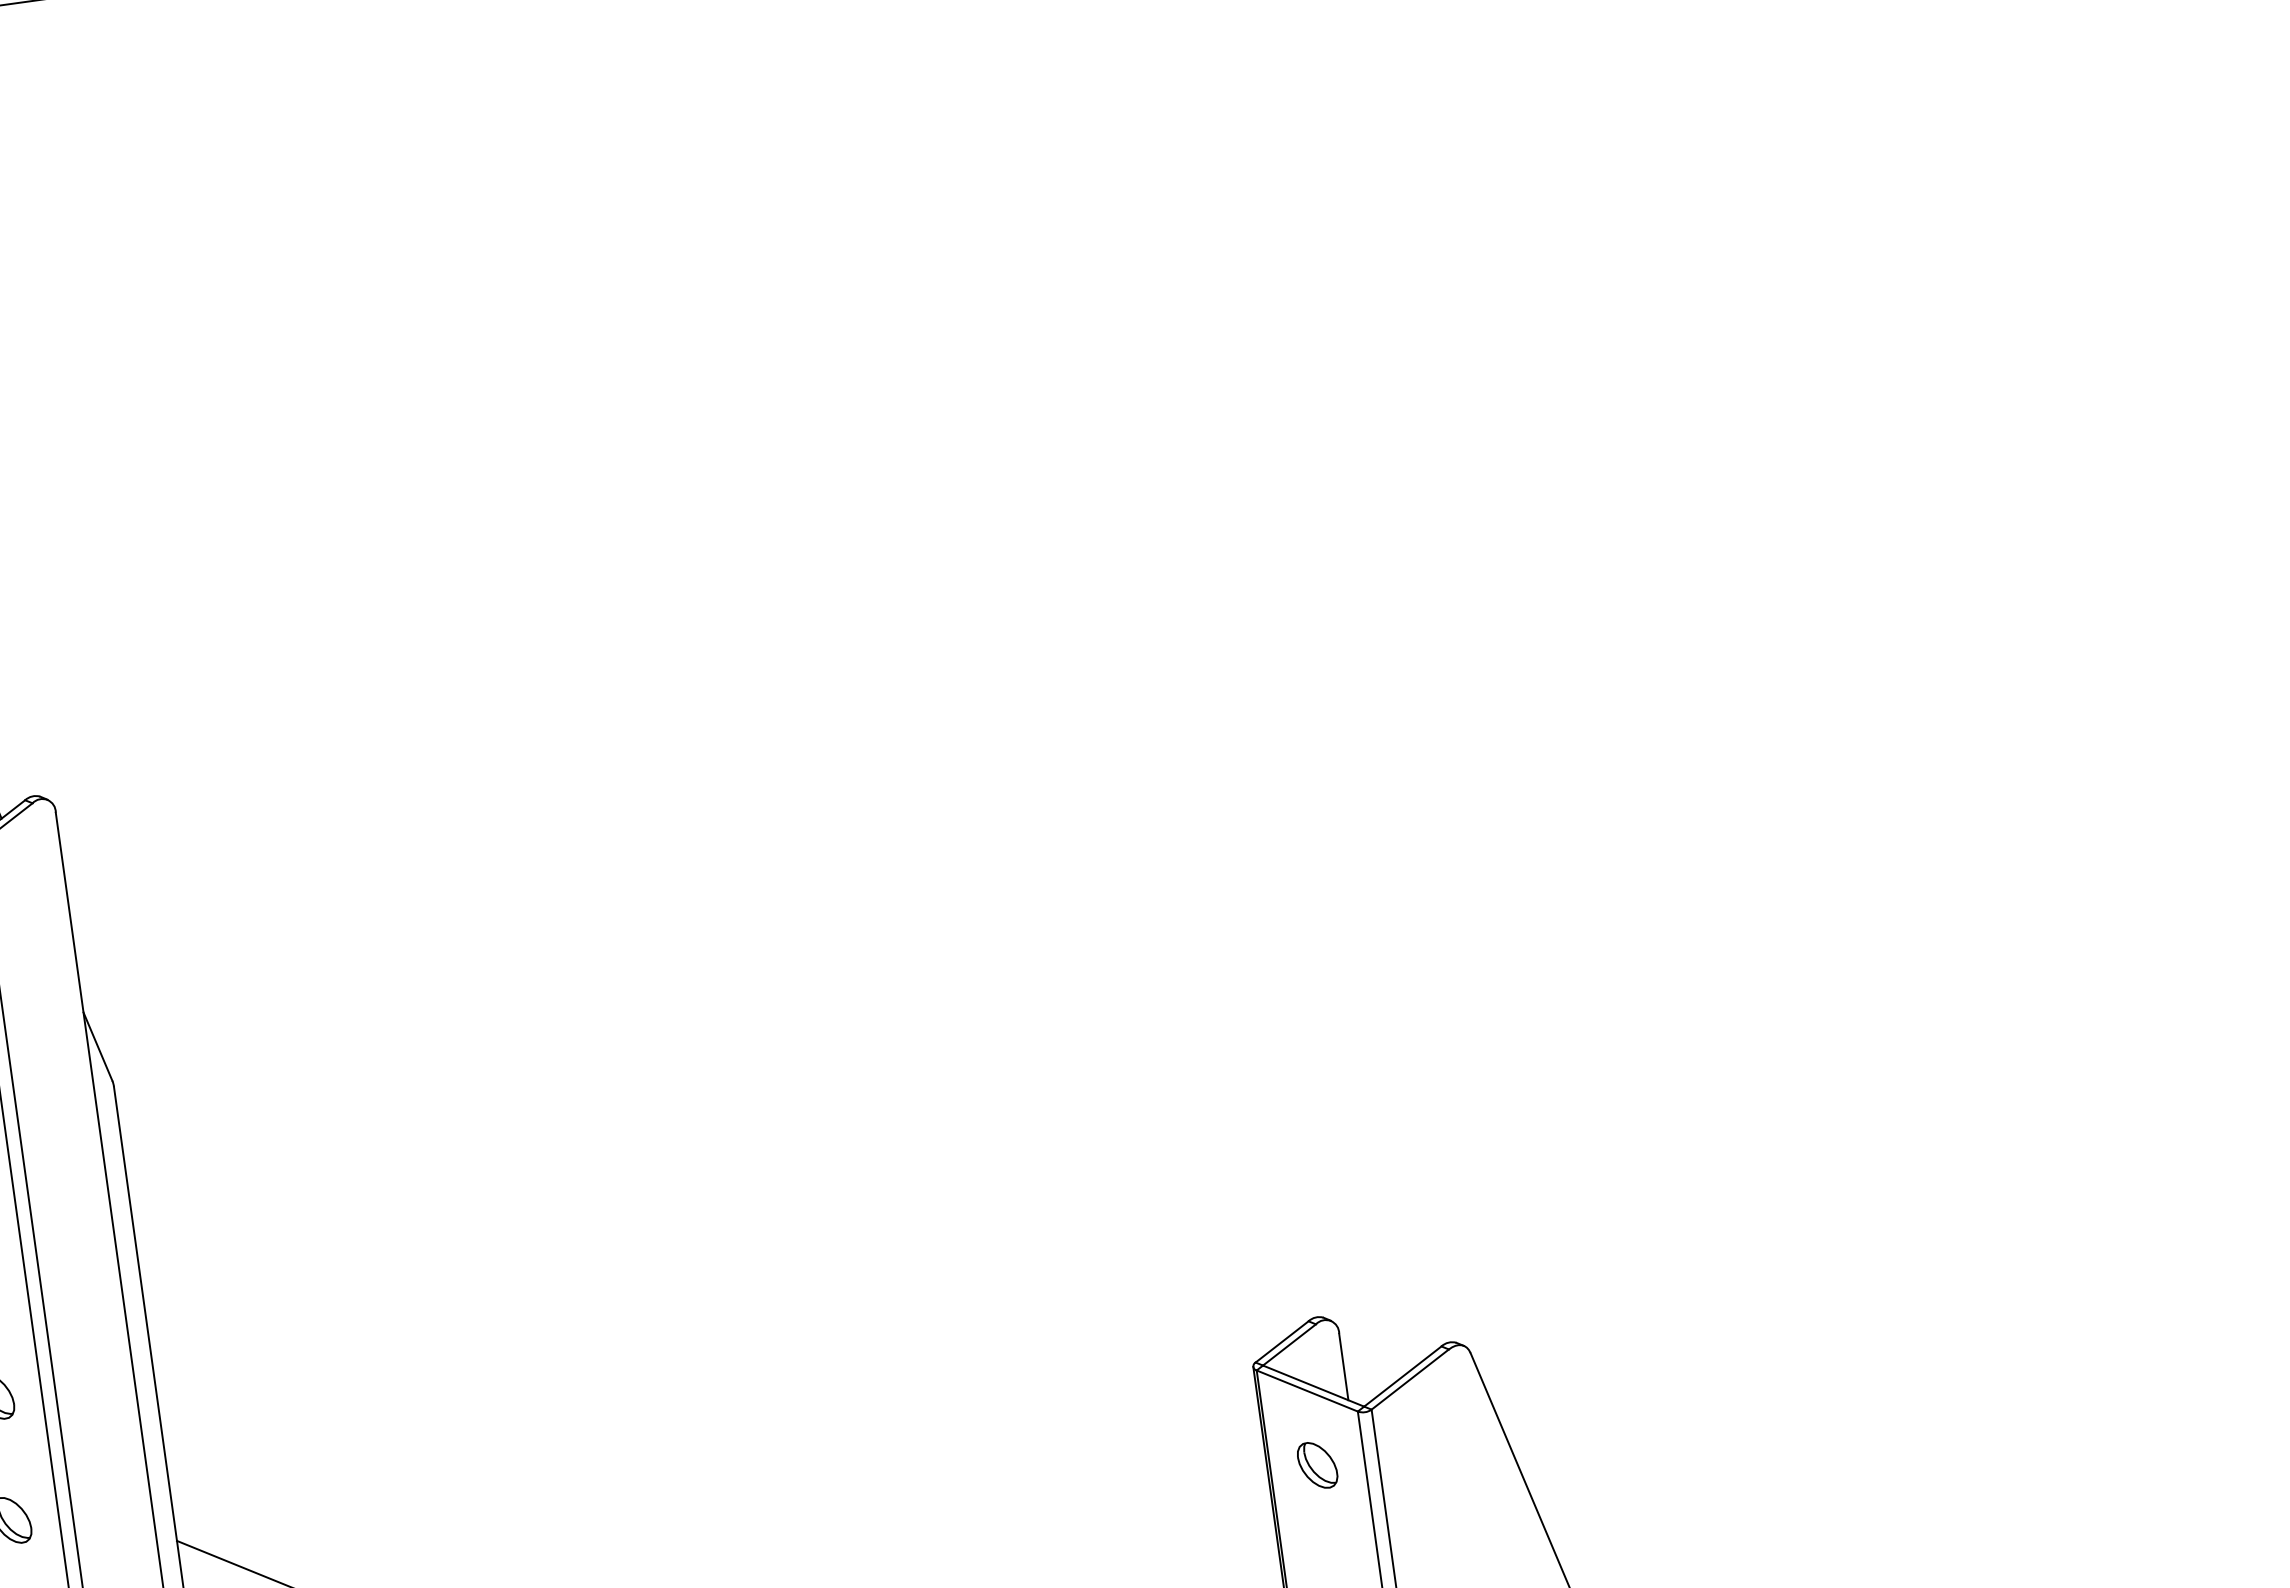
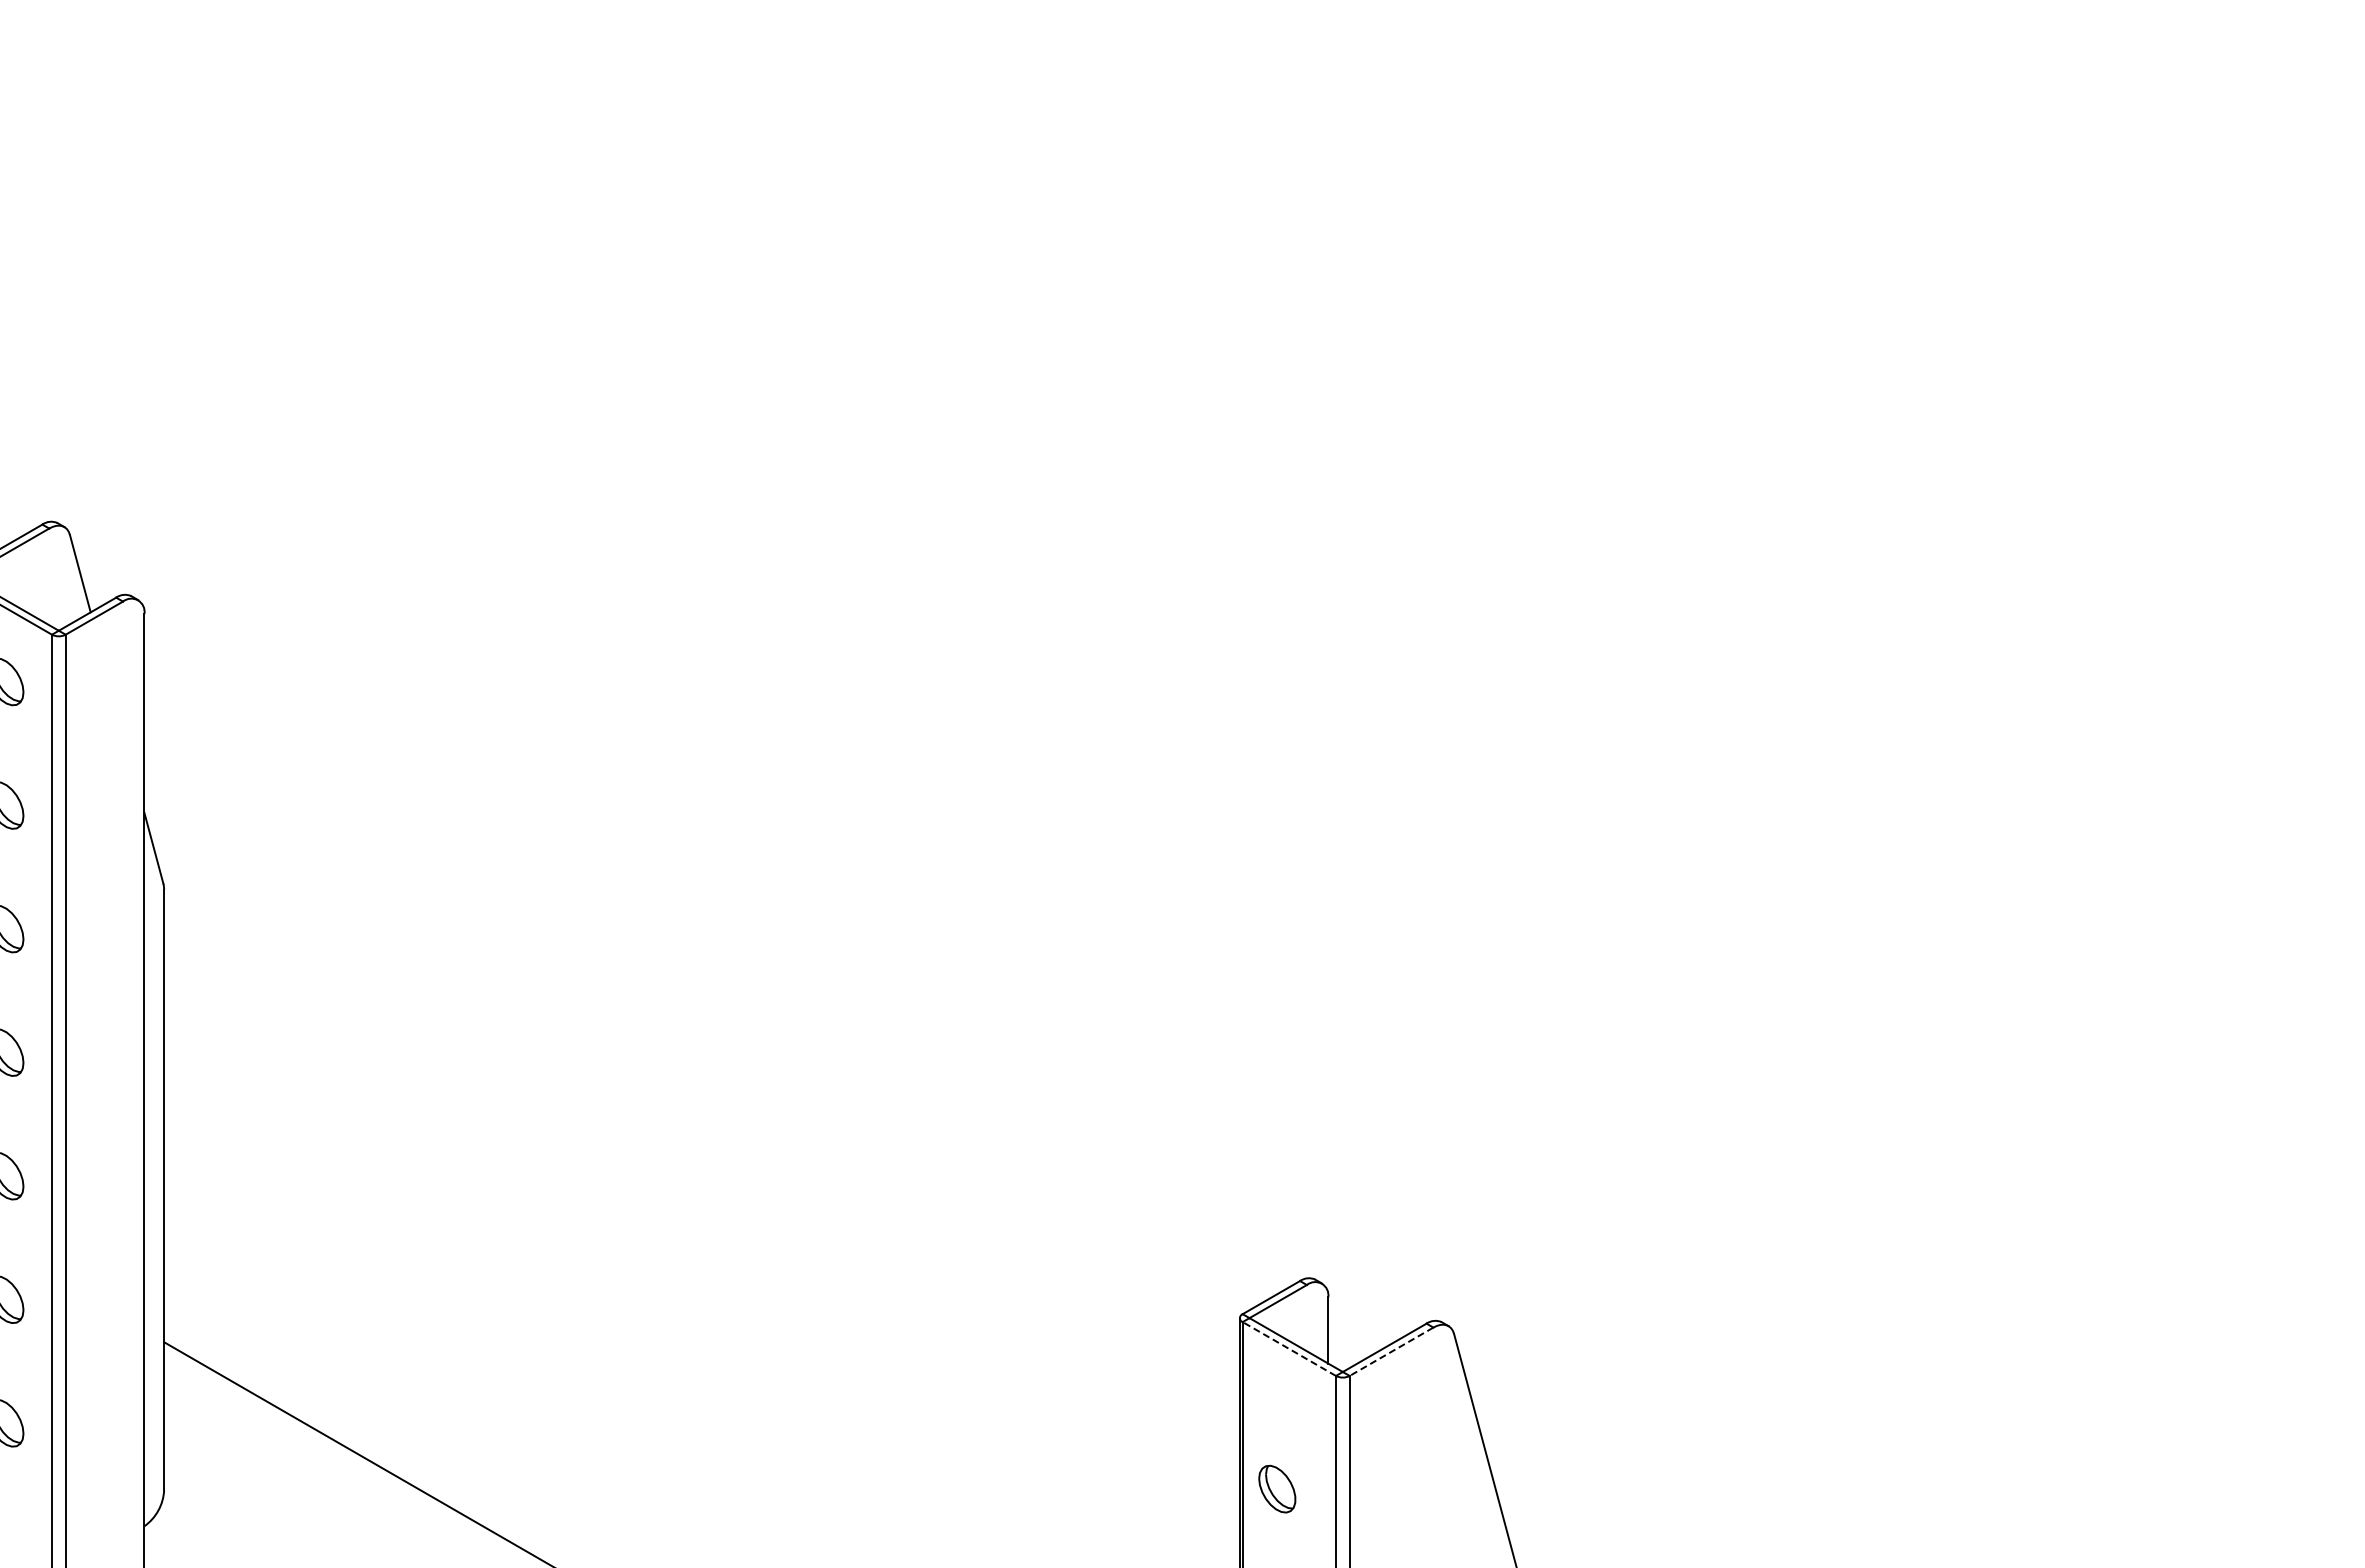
line: (1410, 1380) -> (1391, 1352), solid -> dashed
line: (1307, 1391) -> (1289, 1349), solid -> dashed
part: (1317, 1464) -> (1277, 1488), moved

